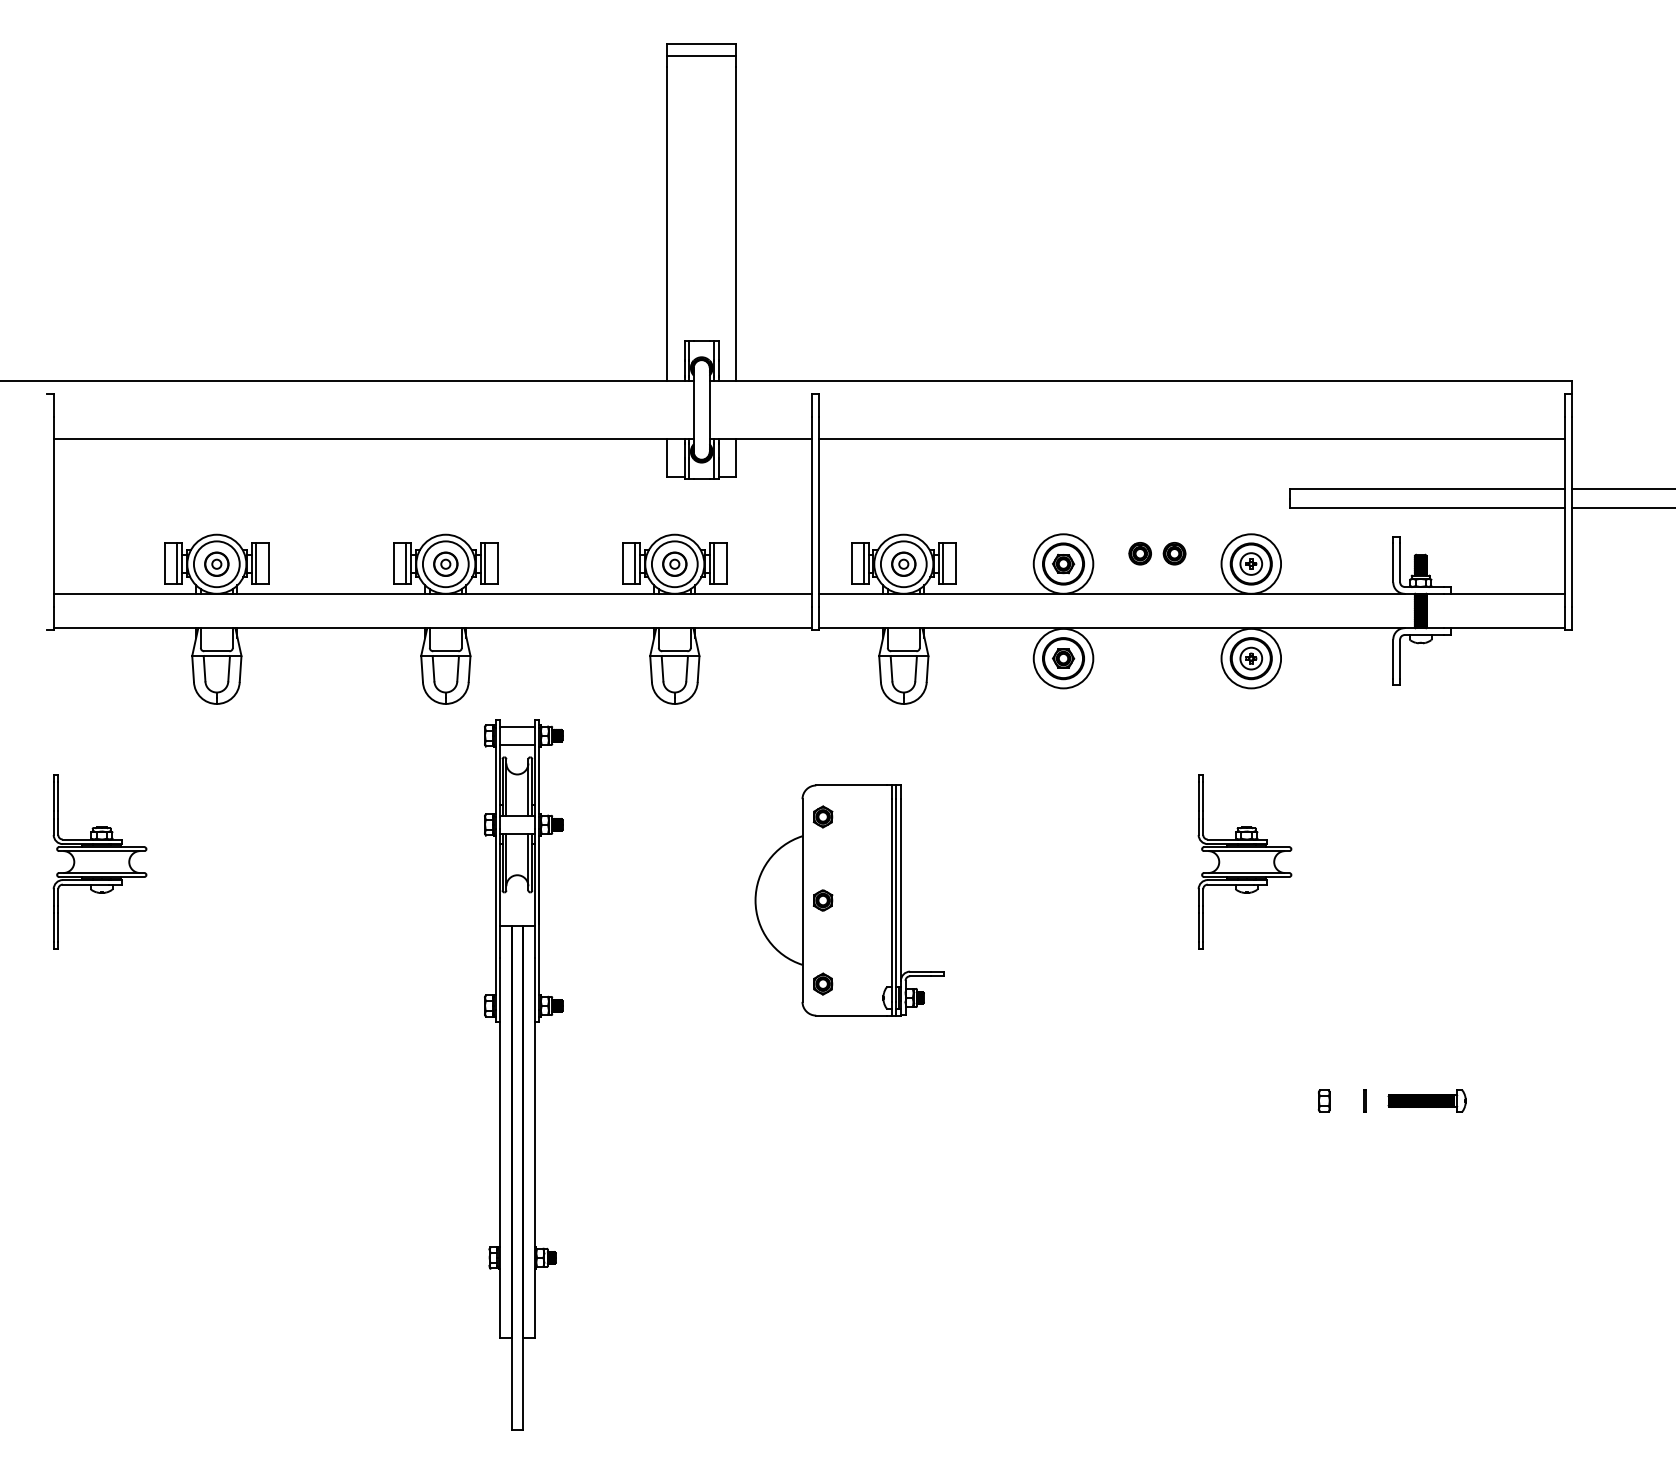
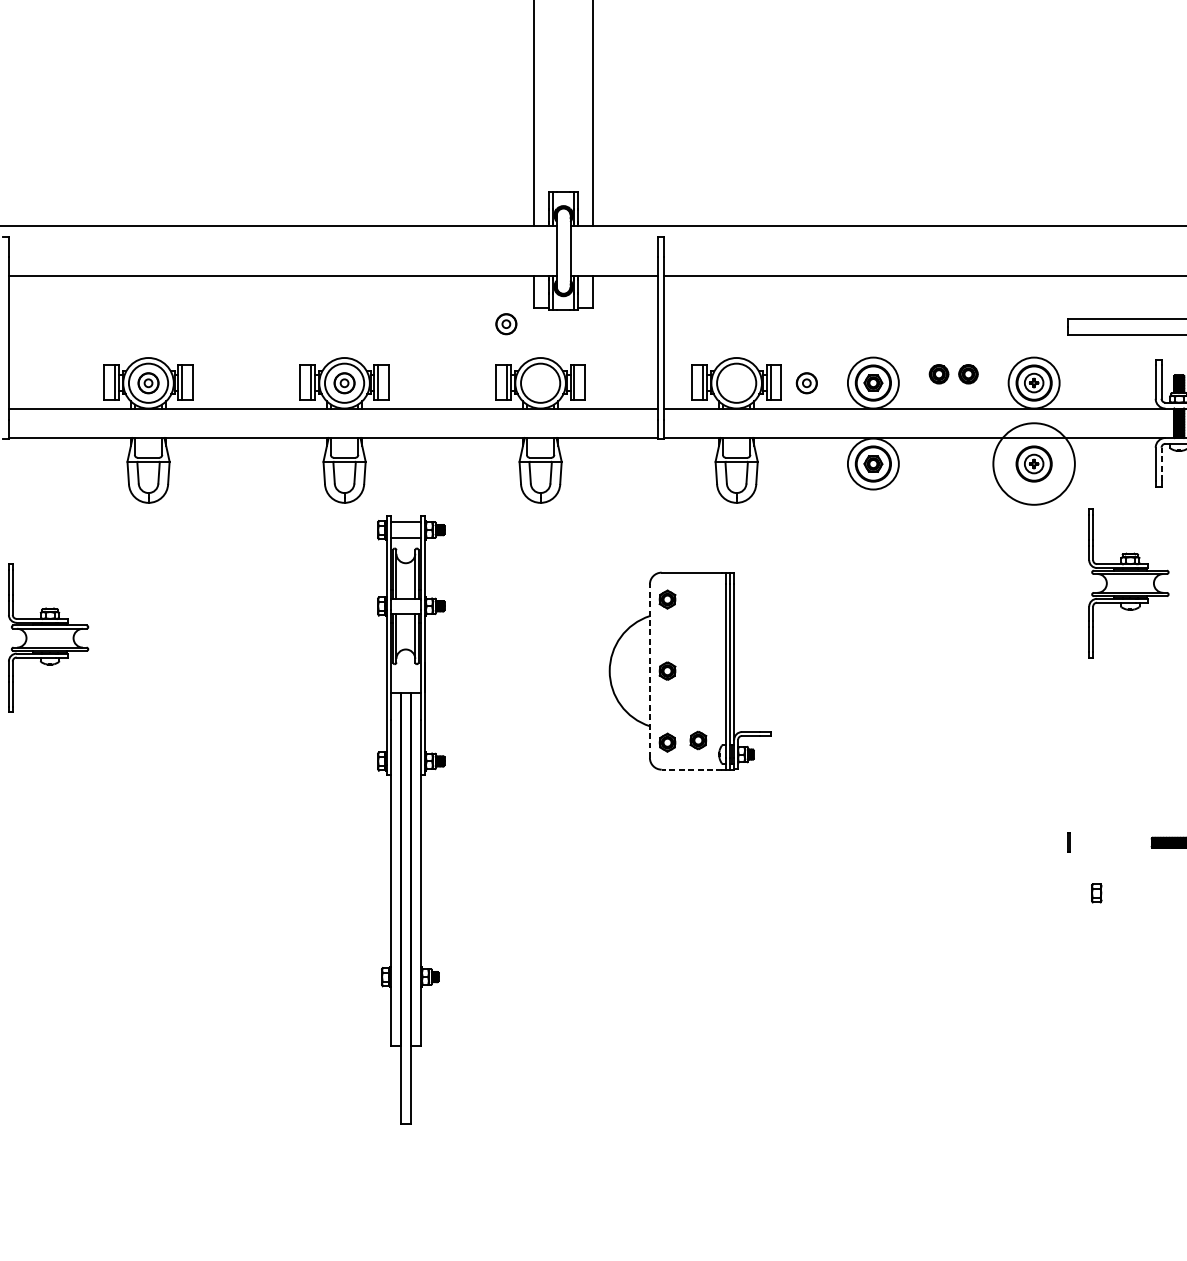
part: (674, 563) -> (506, 323), moved
part: (903, 563) -> (806, 382), moved
circle: (1251, 658) -> (1034, 463), size x1.6
line: (1400, 658) -> (1161, 463), solid -> dashed
part: (1244, 861) -> (1128, 582), moved
line: (802, 900) -> (649, 671), solid -> dashed
part: (859, 981) -> (698, 740), added
line: (851, 1015) -> (691, 769), solid -> dashed
part: (1323, 1100) -> (1095, 892), moved
line: (1364, 1100) -> (1068, 842), moved

